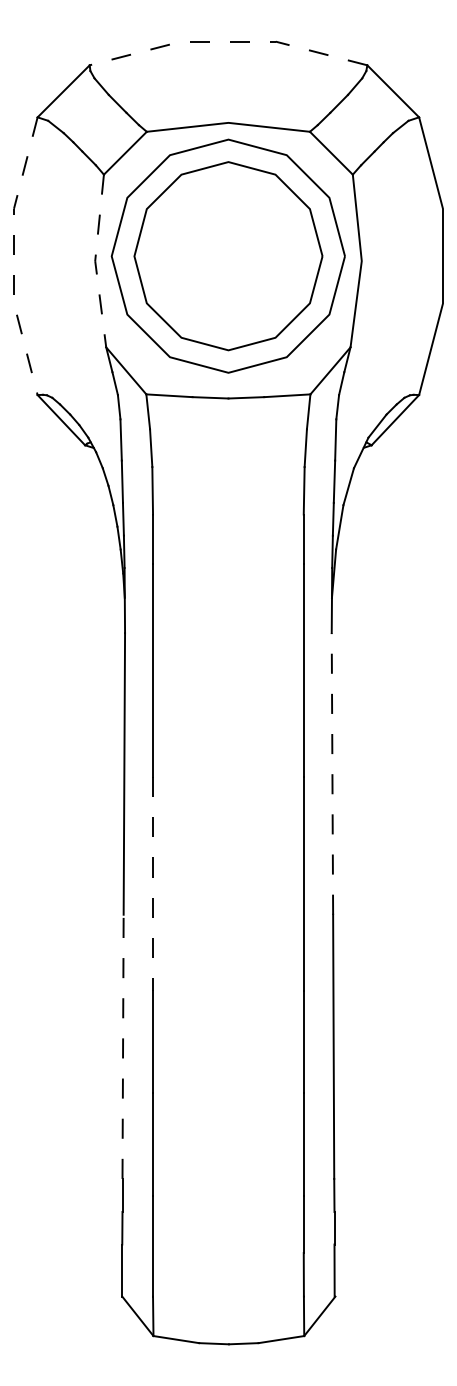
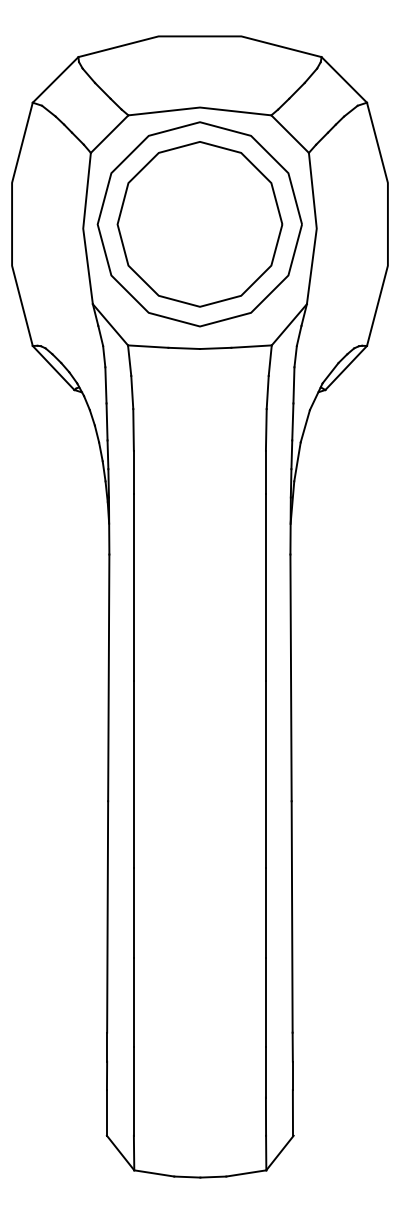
line: (227, 41) -> (199, 36), dashed -> solid
line: (14, 256) -> (12, 224), dashed -> solid
line: (95, 260) -> (83, 228), dashed -> solid
line: (332, 773) -> (291, 677), dashed -> solid
line: (152, 884) -> (133, 774), dashed -> solid
line: (122, 1046) -> (107, 916), dashed -> solid

